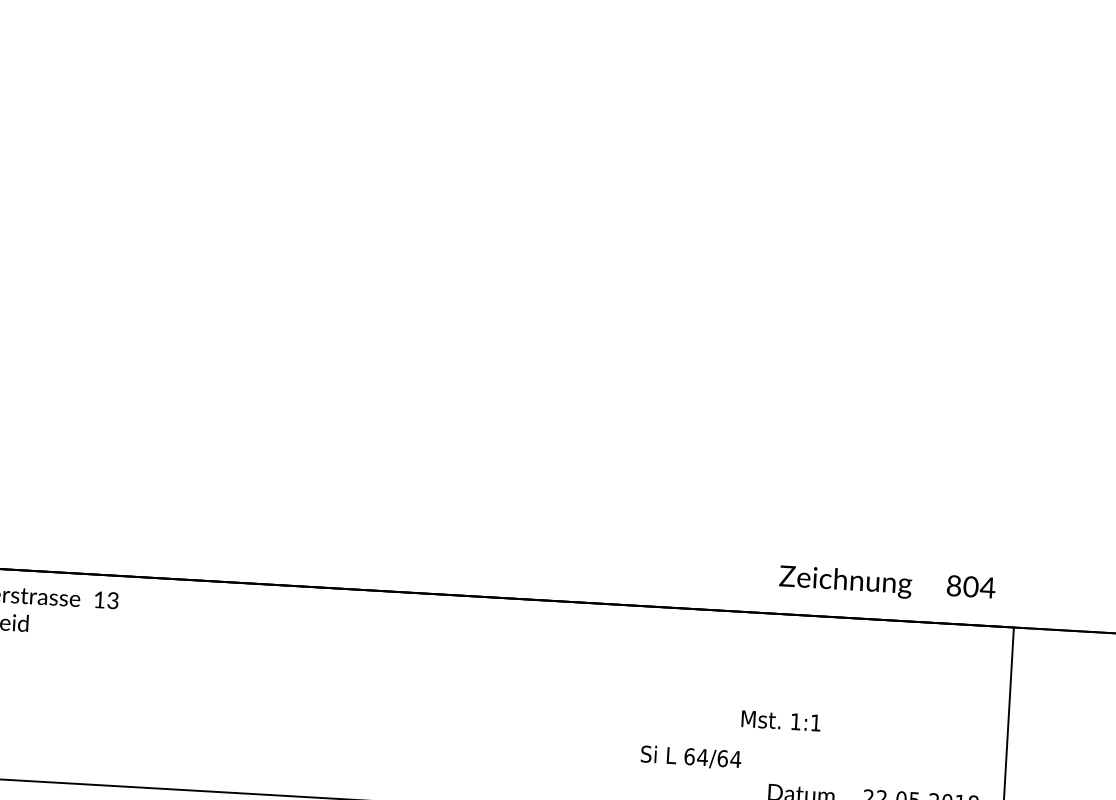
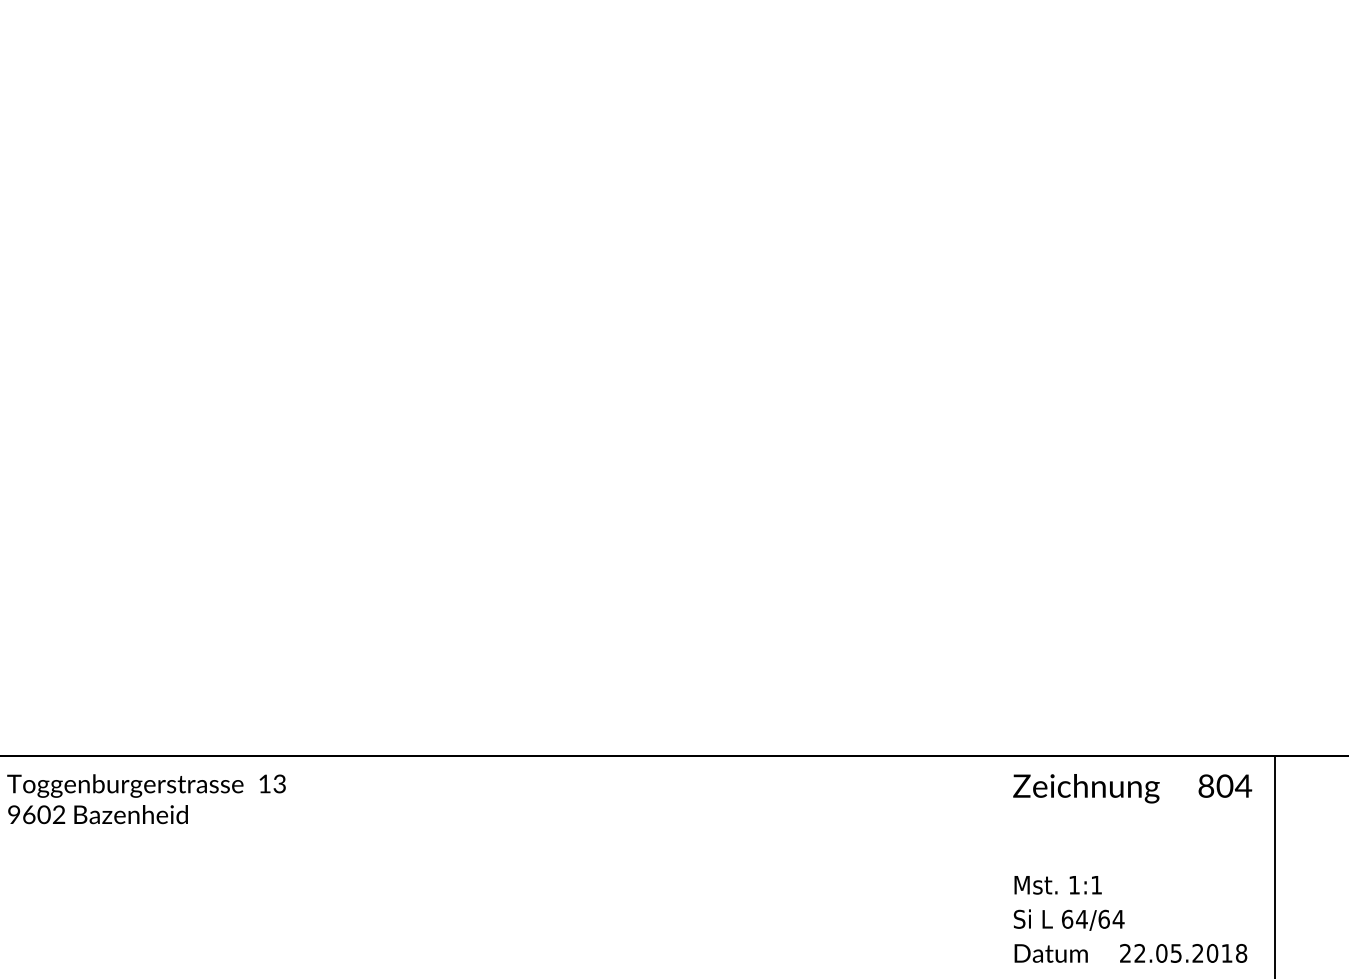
text: (887, 584) -> (1132, 788), moved
text: (780, 721) -> (1057, 885), moved
text: (690, 756) -> (1068, 919), moved

